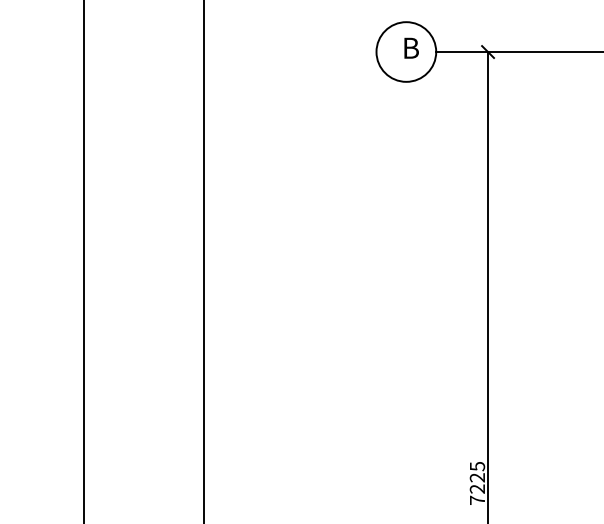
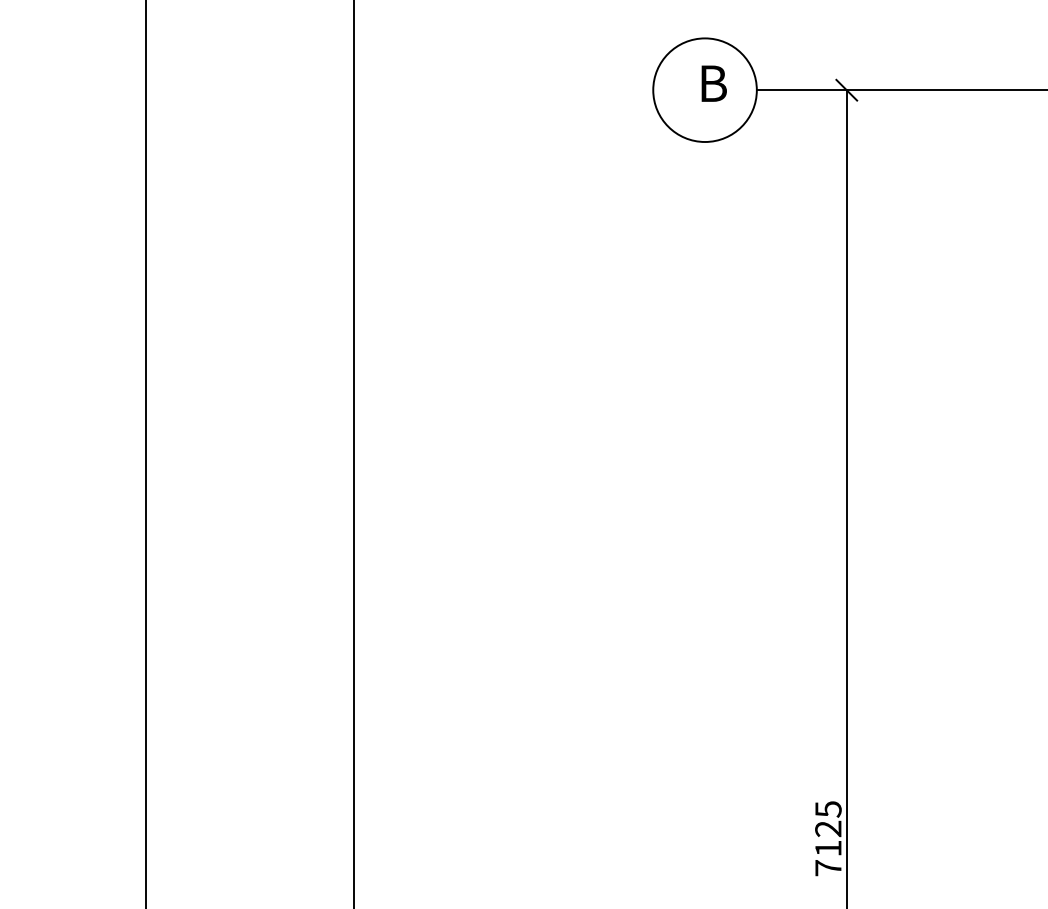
text: (476, 488) -> (826, 847), 7225 -> 7125

